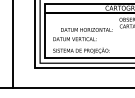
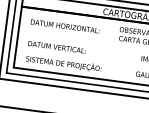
text: (86, 29) -> (64, 25), moved

